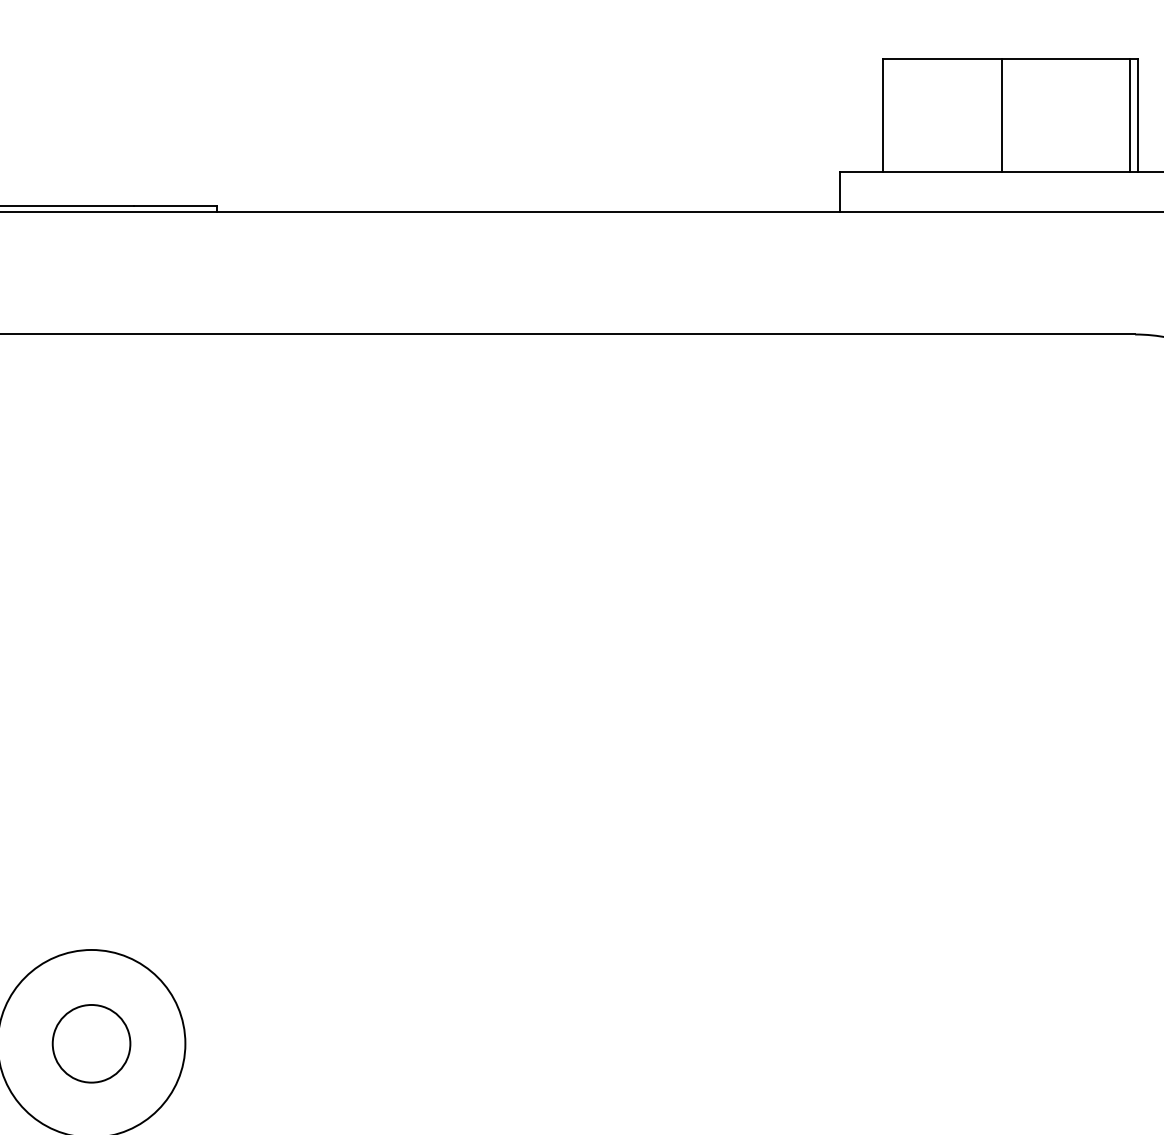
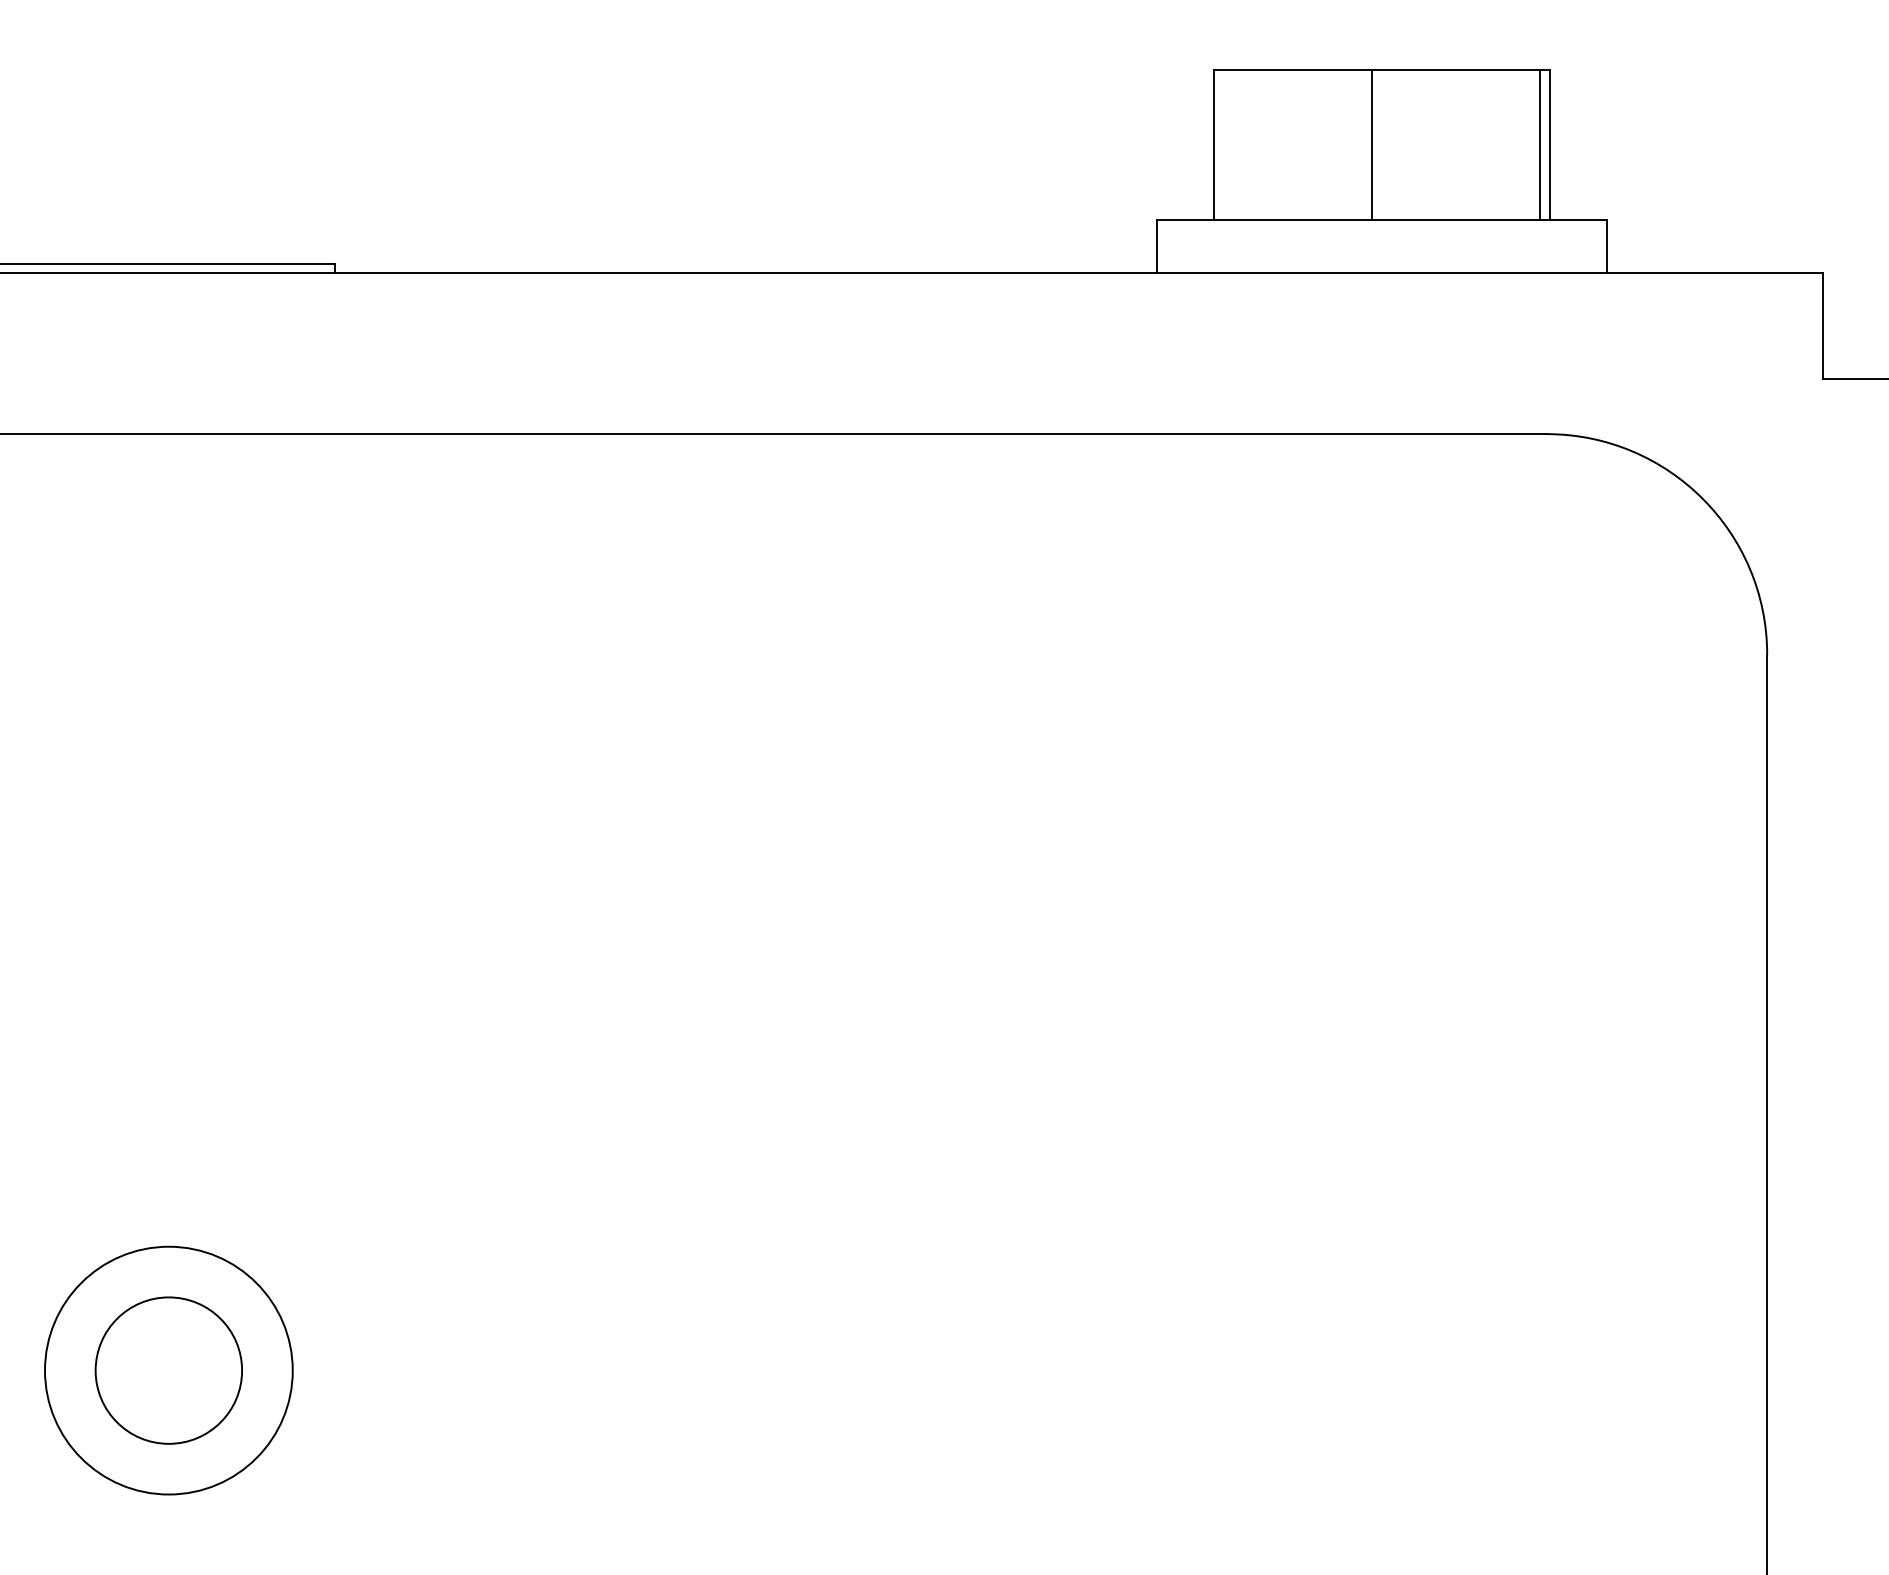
circle: (91, 1043) -> (168, 1370), size x1.43

